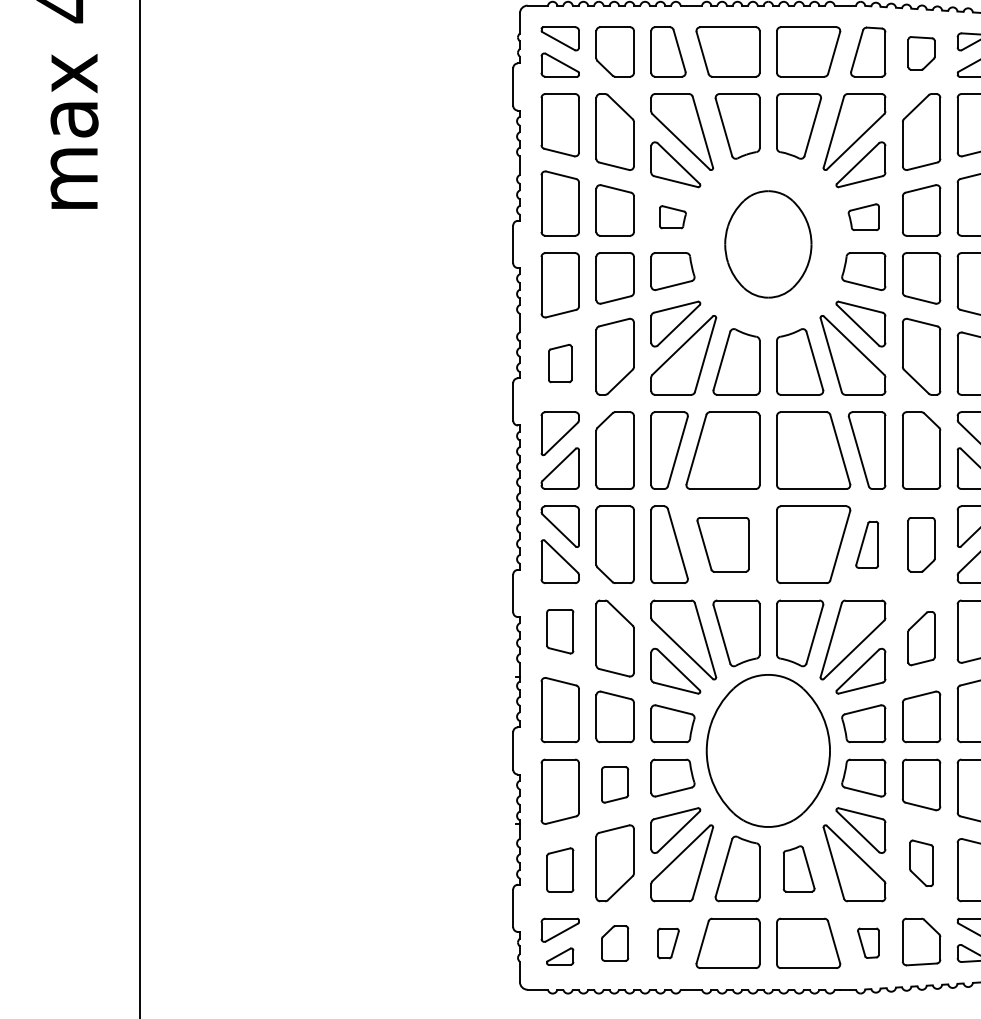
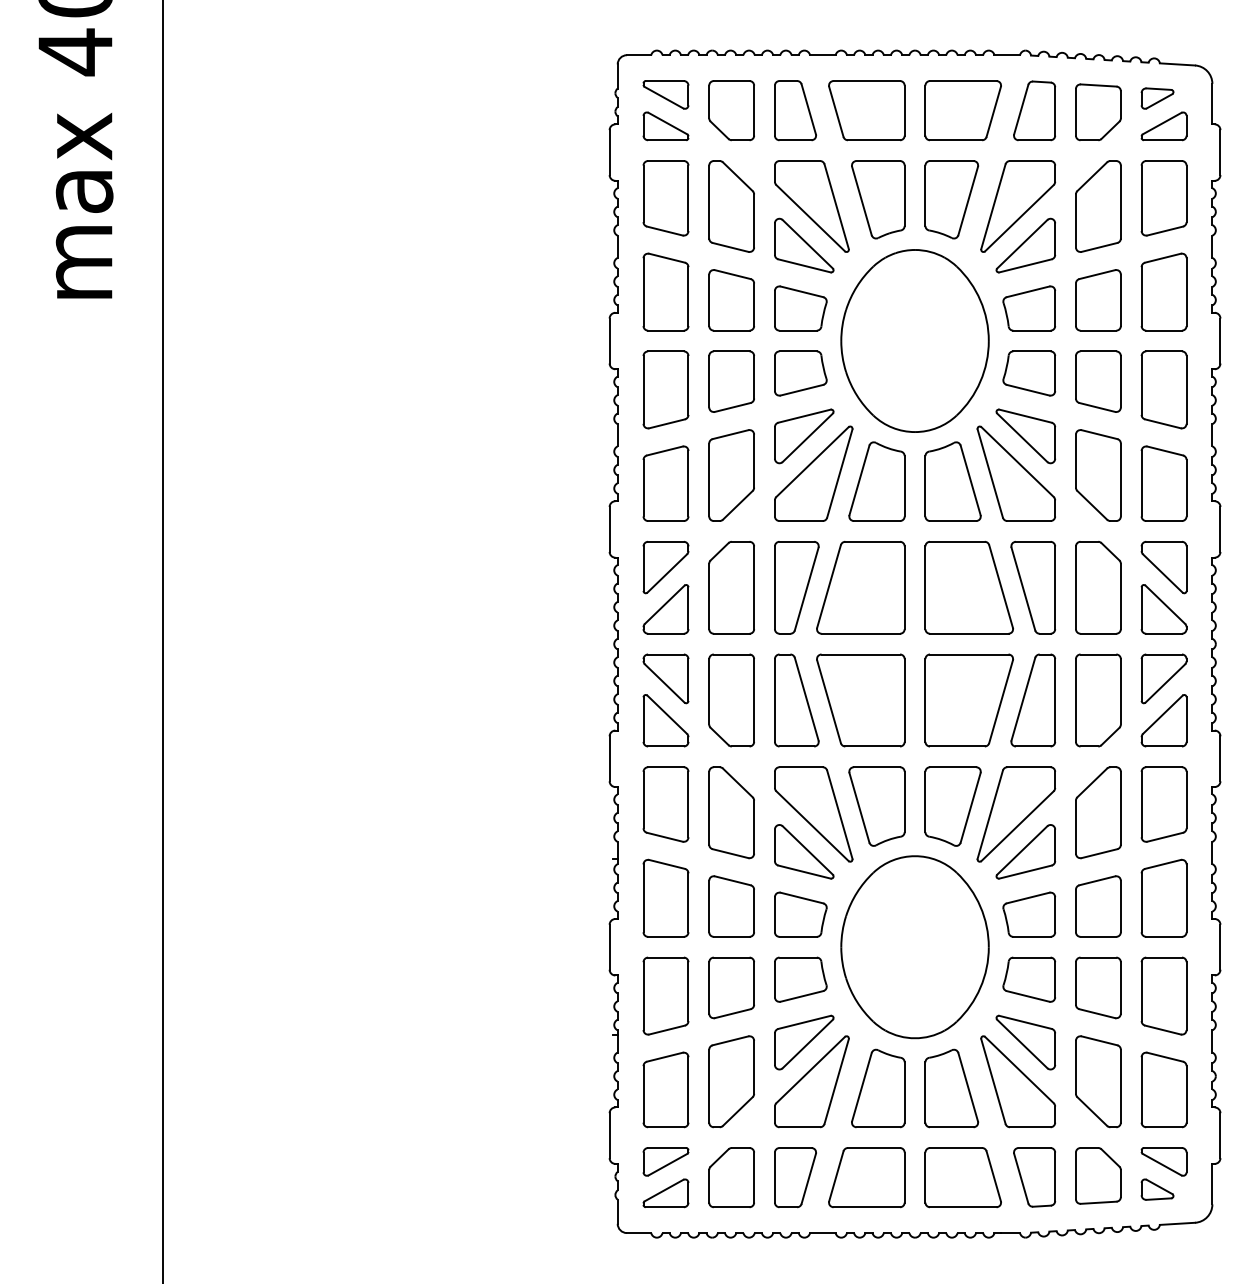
part: (921, 53) -> (1098, 112), size x1.43
part: (672, 217) -> (800, 308), size x1.67
part: (863, 217) -> (1029, 308), size x1.43
part: (767, 244) -> (914, 340), size x1.43
part: (559, 363) -> (665, 483), size x1.67
part: (722, 544) -> (860, 700), size x1.43
part: (867, 544) -> (1033, 700), size x1.67
part: (921, 544) -> (1098, 700), size x1.43
part: (559, 631) -> (665, 804), size x1.43
part: (921, 638) -> (1098, 812), size x1.43
part: (615, 784) -> (731, 987), size x1.43
part: (921, 863) -> (1098, 1081), size x1.67
part: (798, 868) -> (951, 1088), size x1.43
part: (559, 869) -> (665, 1089), size x1.43
part: (615, 943) -> (731, 1177), size x1.43
part: (668, 943) -> (795, 1177), size x1.67
part: (868, 943) -> (1034, 1177), size x1.67
part: (559, 956) -> (665, 1193), size x1.43

